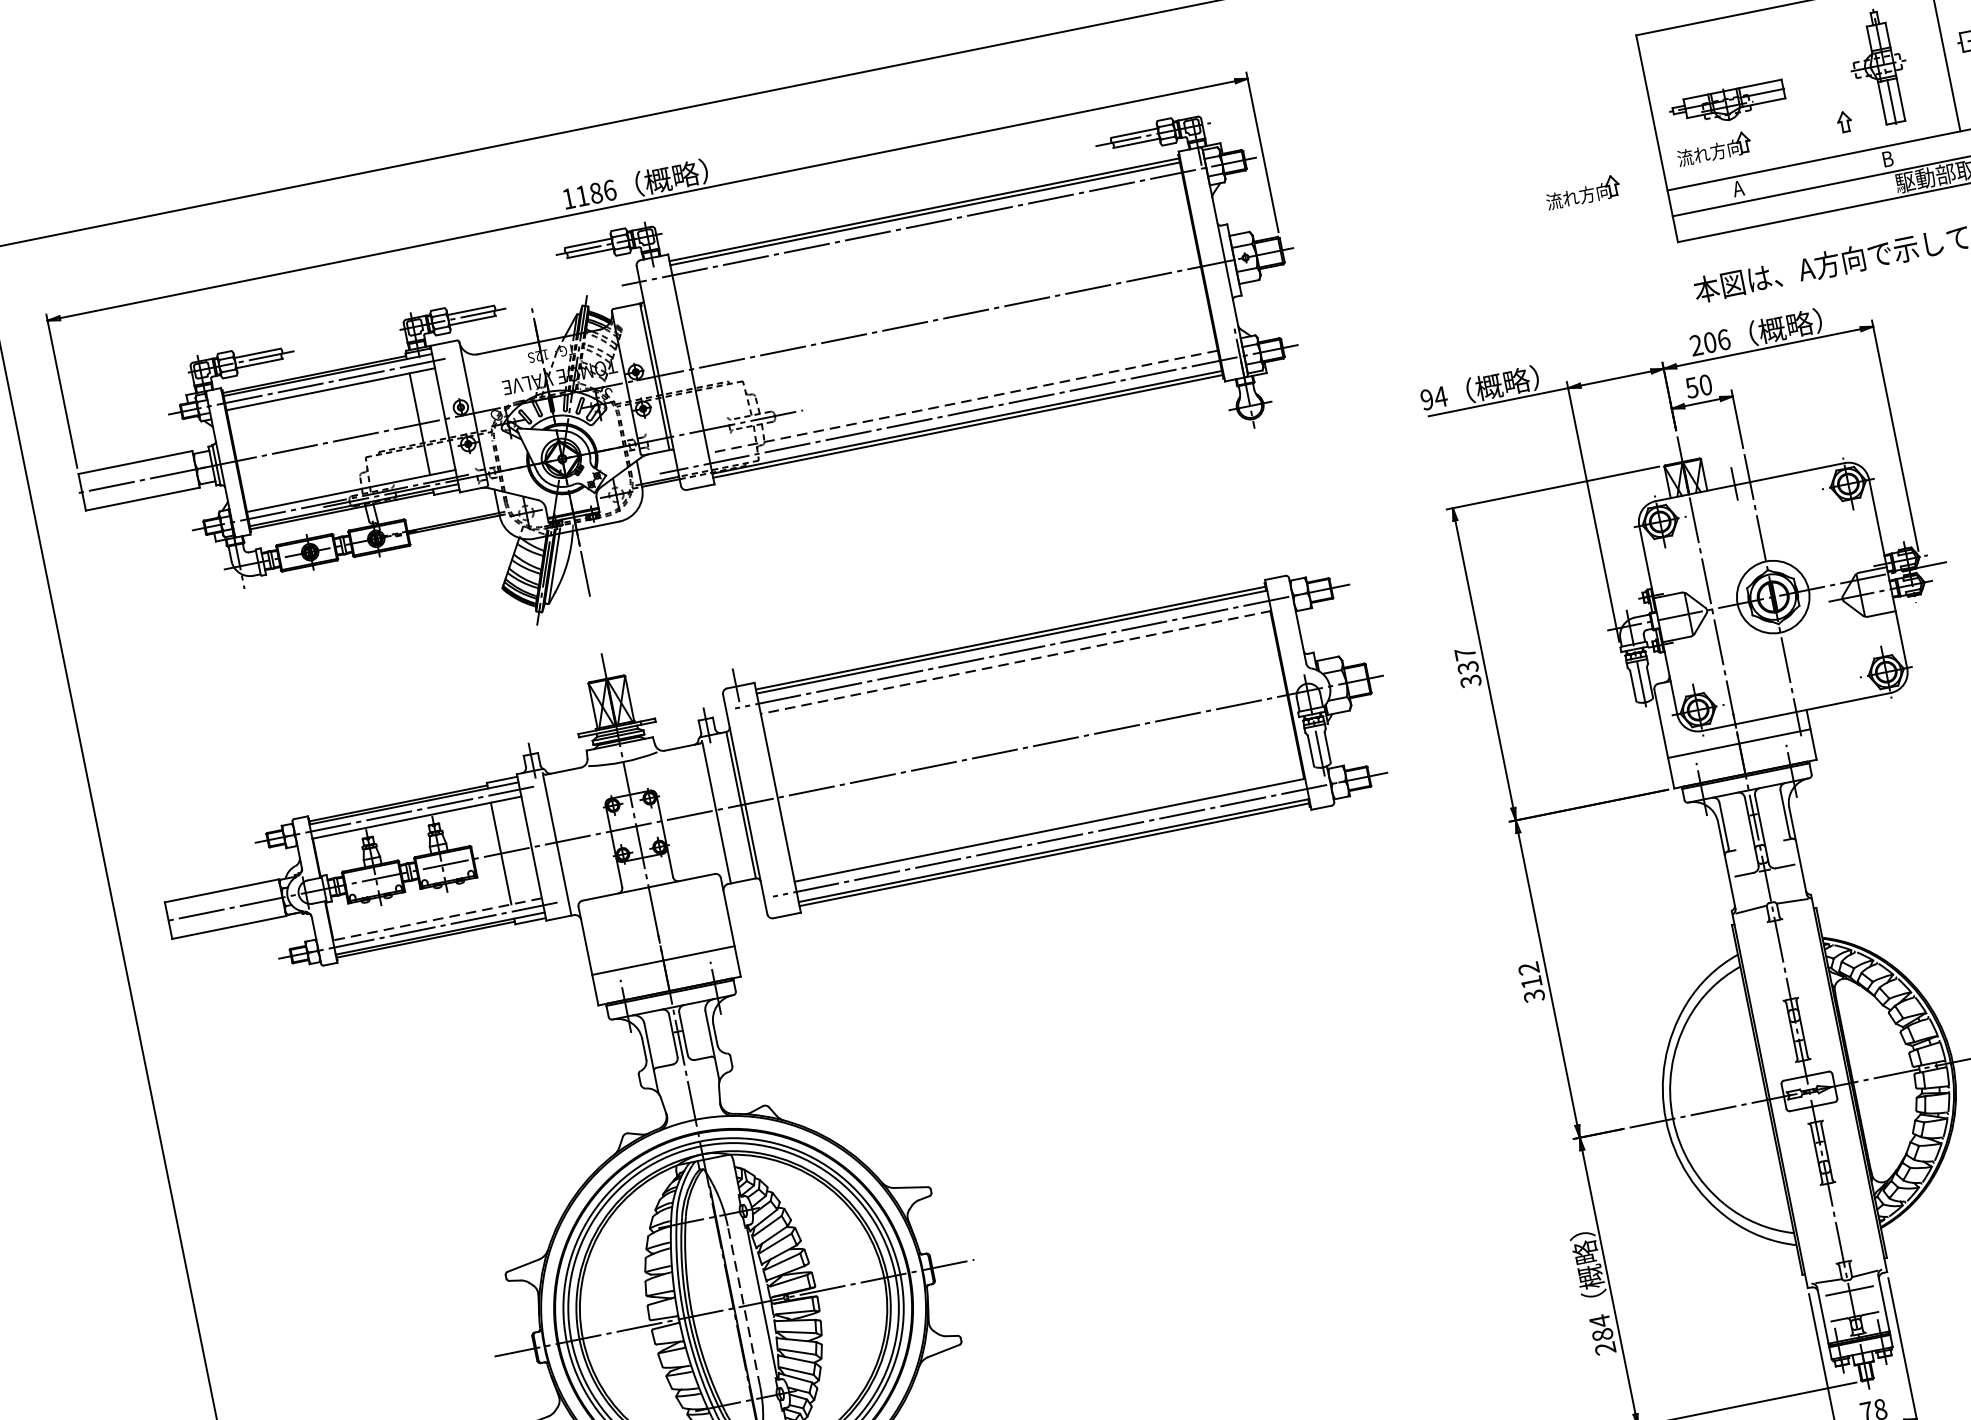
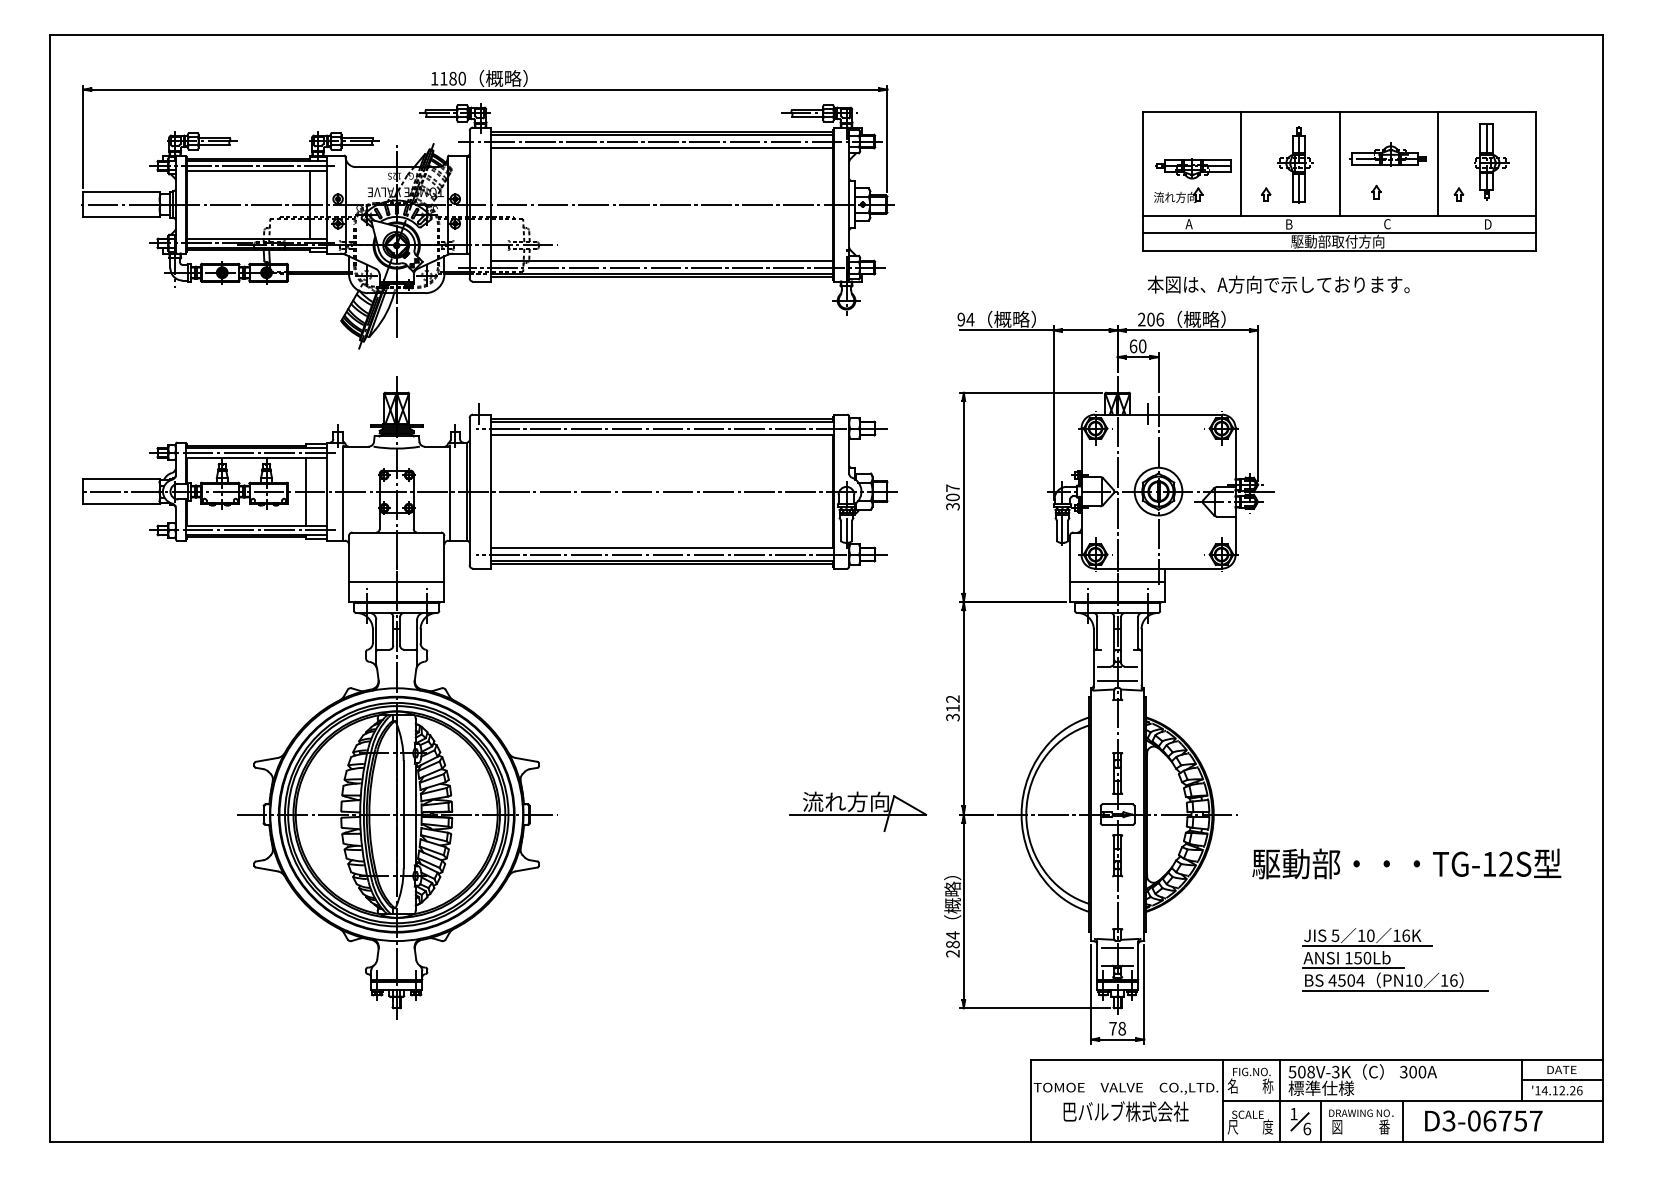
line: (1798, 83) -> (1241, 164), added
text: (610, 190) -> (462, 78), 1186 -> 1180
part: (1582, 191) -> (1088, 205), removed
line: (928, 234) -> (661, 148), added
text: (1692, 388) -> (1133, 346), 50 -> 60
line: (963, 401) -> (662, 260), dashed -> solid
line: (1016, 662) -> (662, 435), dashed -> solid
text: (1467, 667) -> (952, 497), 337 -> 307
line: (1768, 891) -> (1117, 680), added
line: (437, 919) -> (256, 525), dashed -> solid
part: (1421, 1164) -> (858, 811), added
line: (743, 1306) -> (403, 814), dashed -> solid

